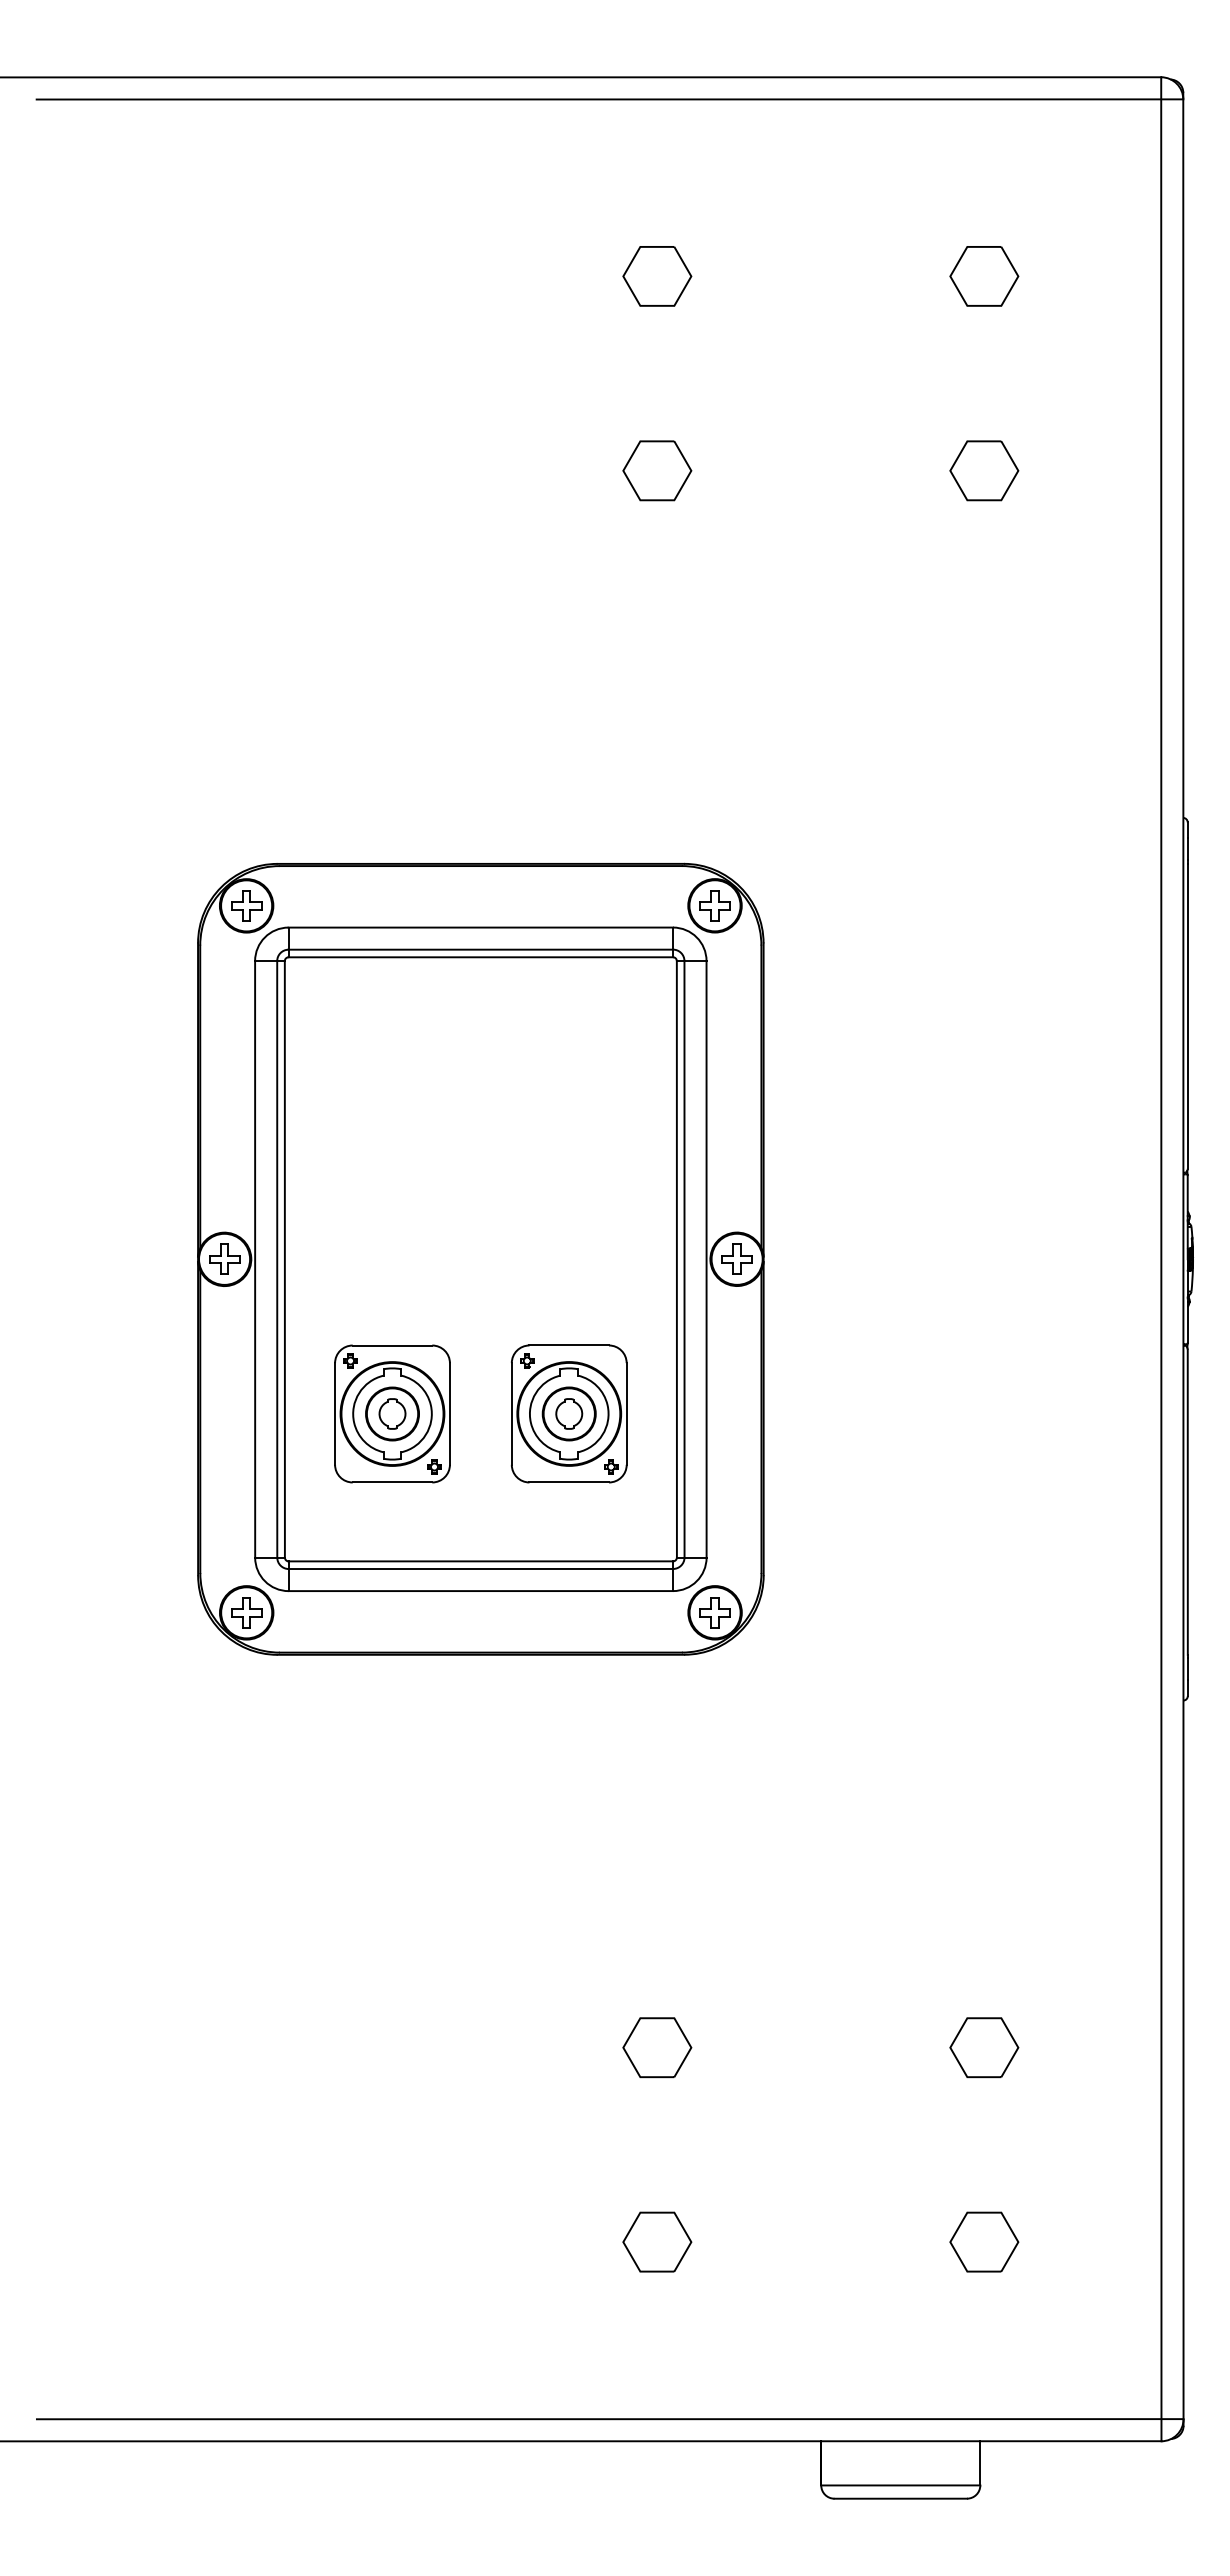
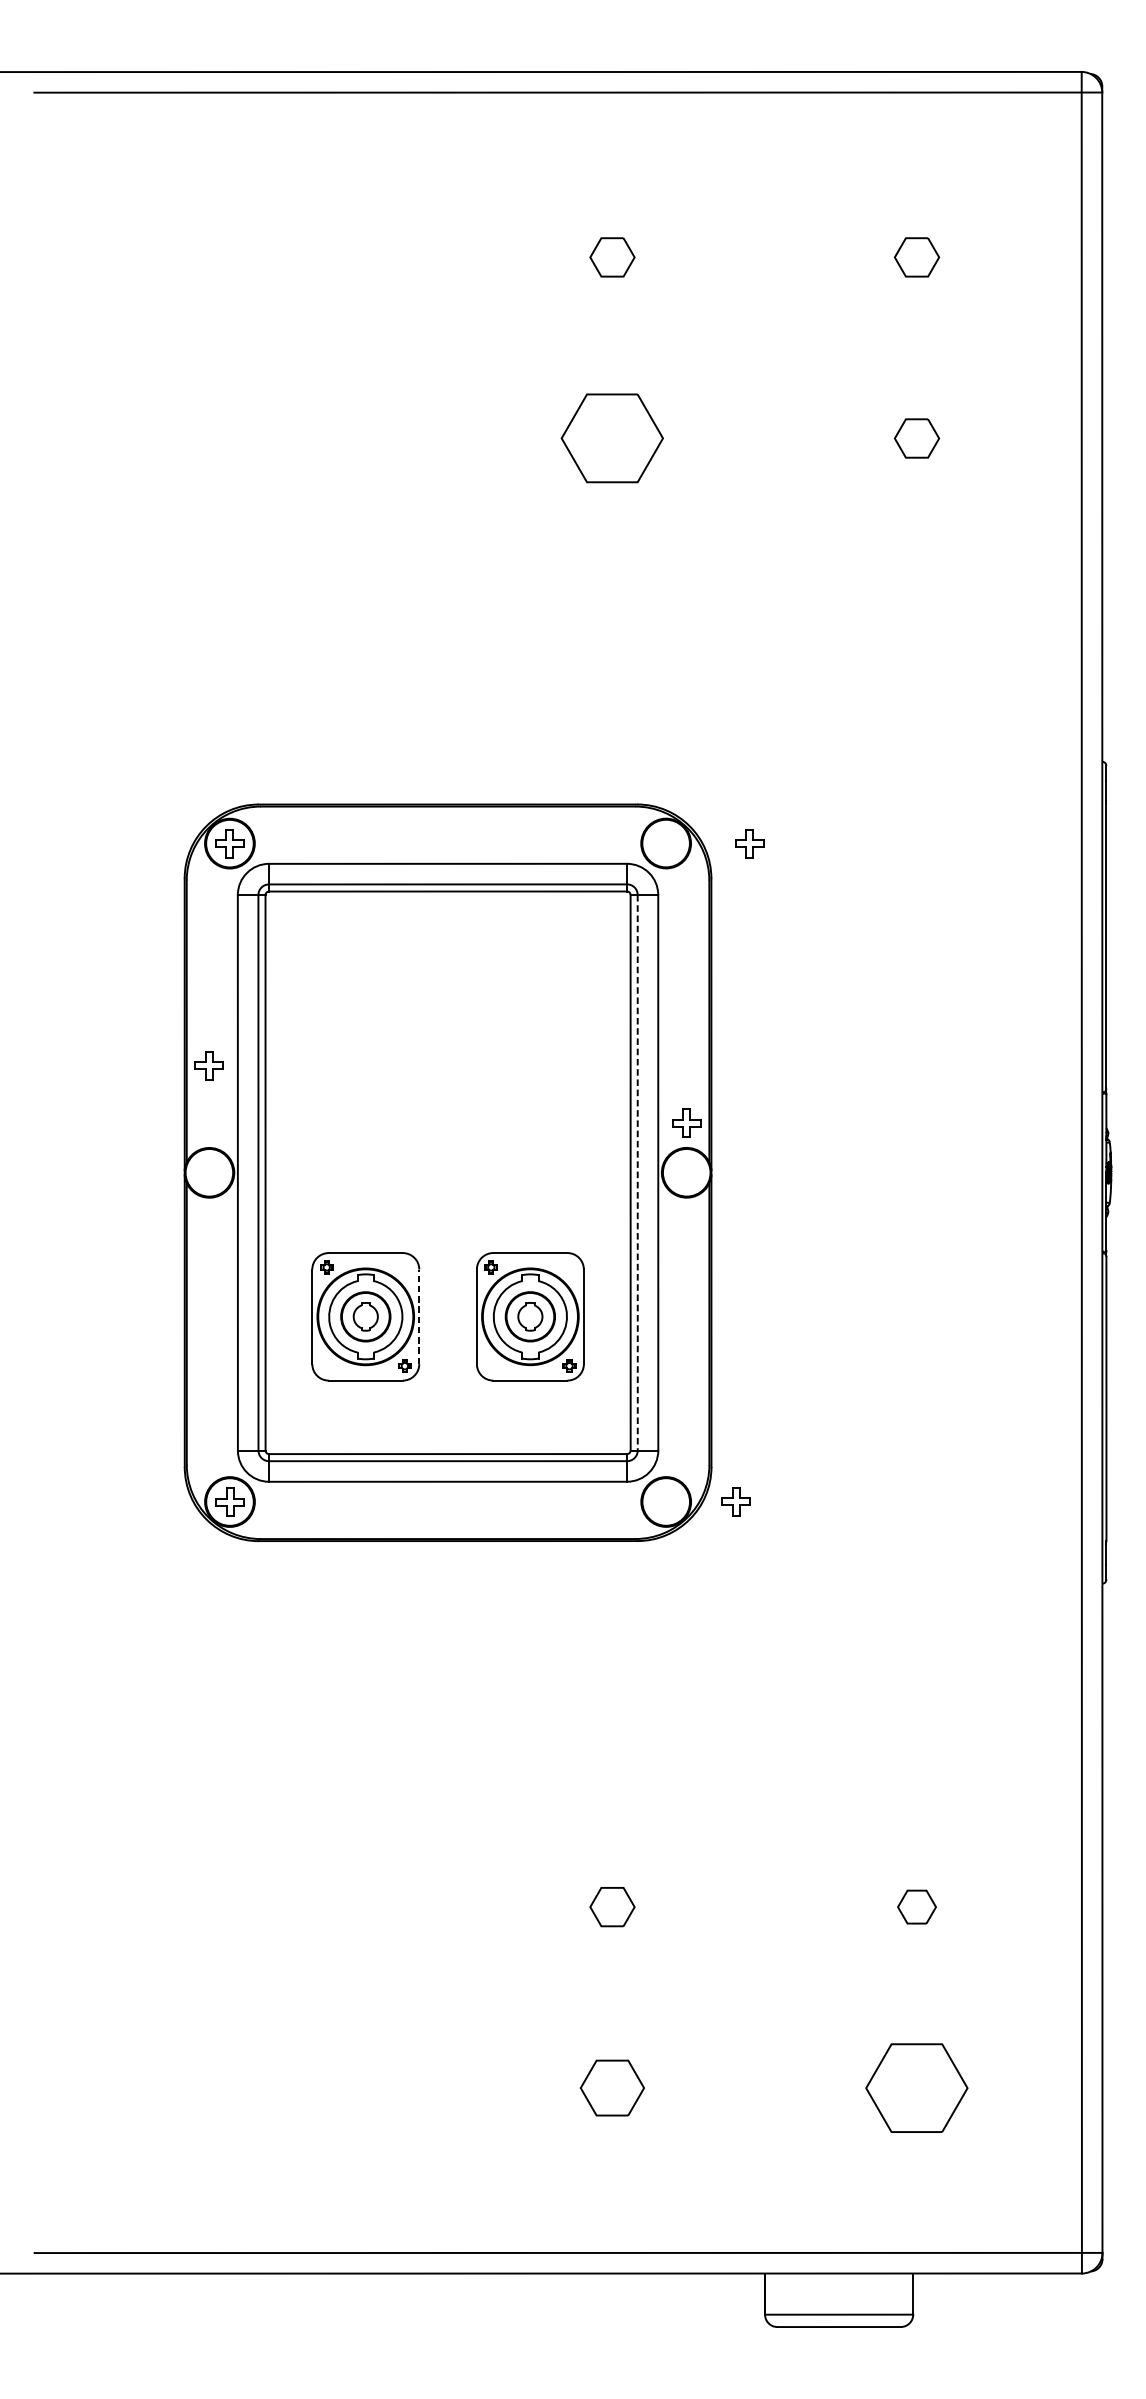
part: (657, 276) -> (612, 257), size x0.7
part: (984, 276) -> (917, 257), size x0.7
part: (657, 470) -> (612, 438), size x1.6
part: (984, 470) -> (917, 438), size x0.7
part: (714, 905) -> (749, 843), moved
part: (224, 1258) -> (209, 1064), moved
part: (736, 1258) -> (686, 1122), moved
line: (684, 1259) -> (637, 1172), solid -> dashed
line: (449, 1414) -> (418, 1317), solid -> dashed
part: (714, 1612) -> (735, 1501), moved
part: (657, 2047) -> (612, 1906), size x0.7
part: (984, 2047) -> (917, 1906), size x0.6
part: (984, 2241) -> (917, 2087), size x1.6

